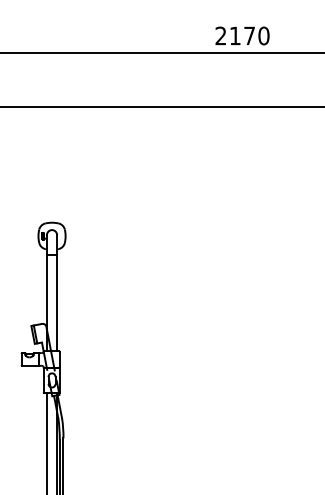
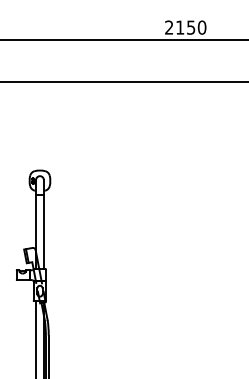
text: (250, 35) -> (191, 27), 2170 -> 2150

